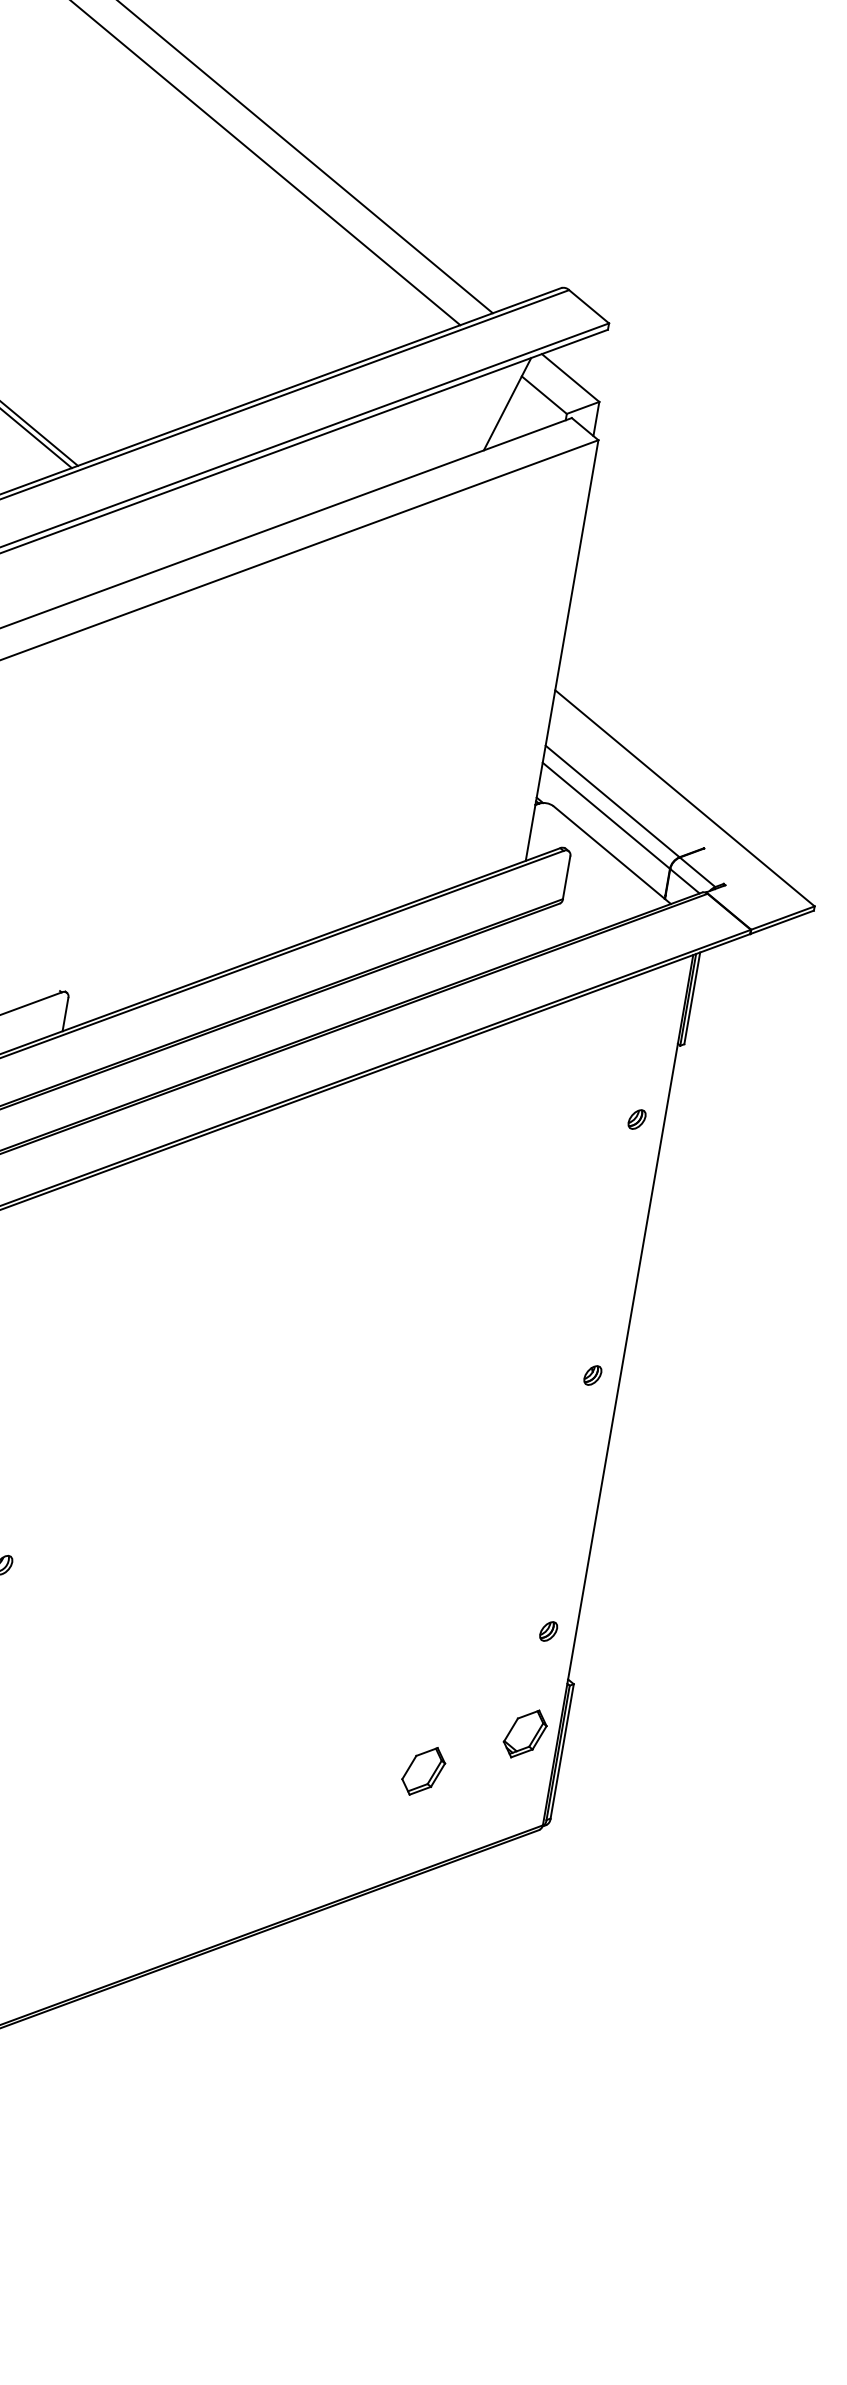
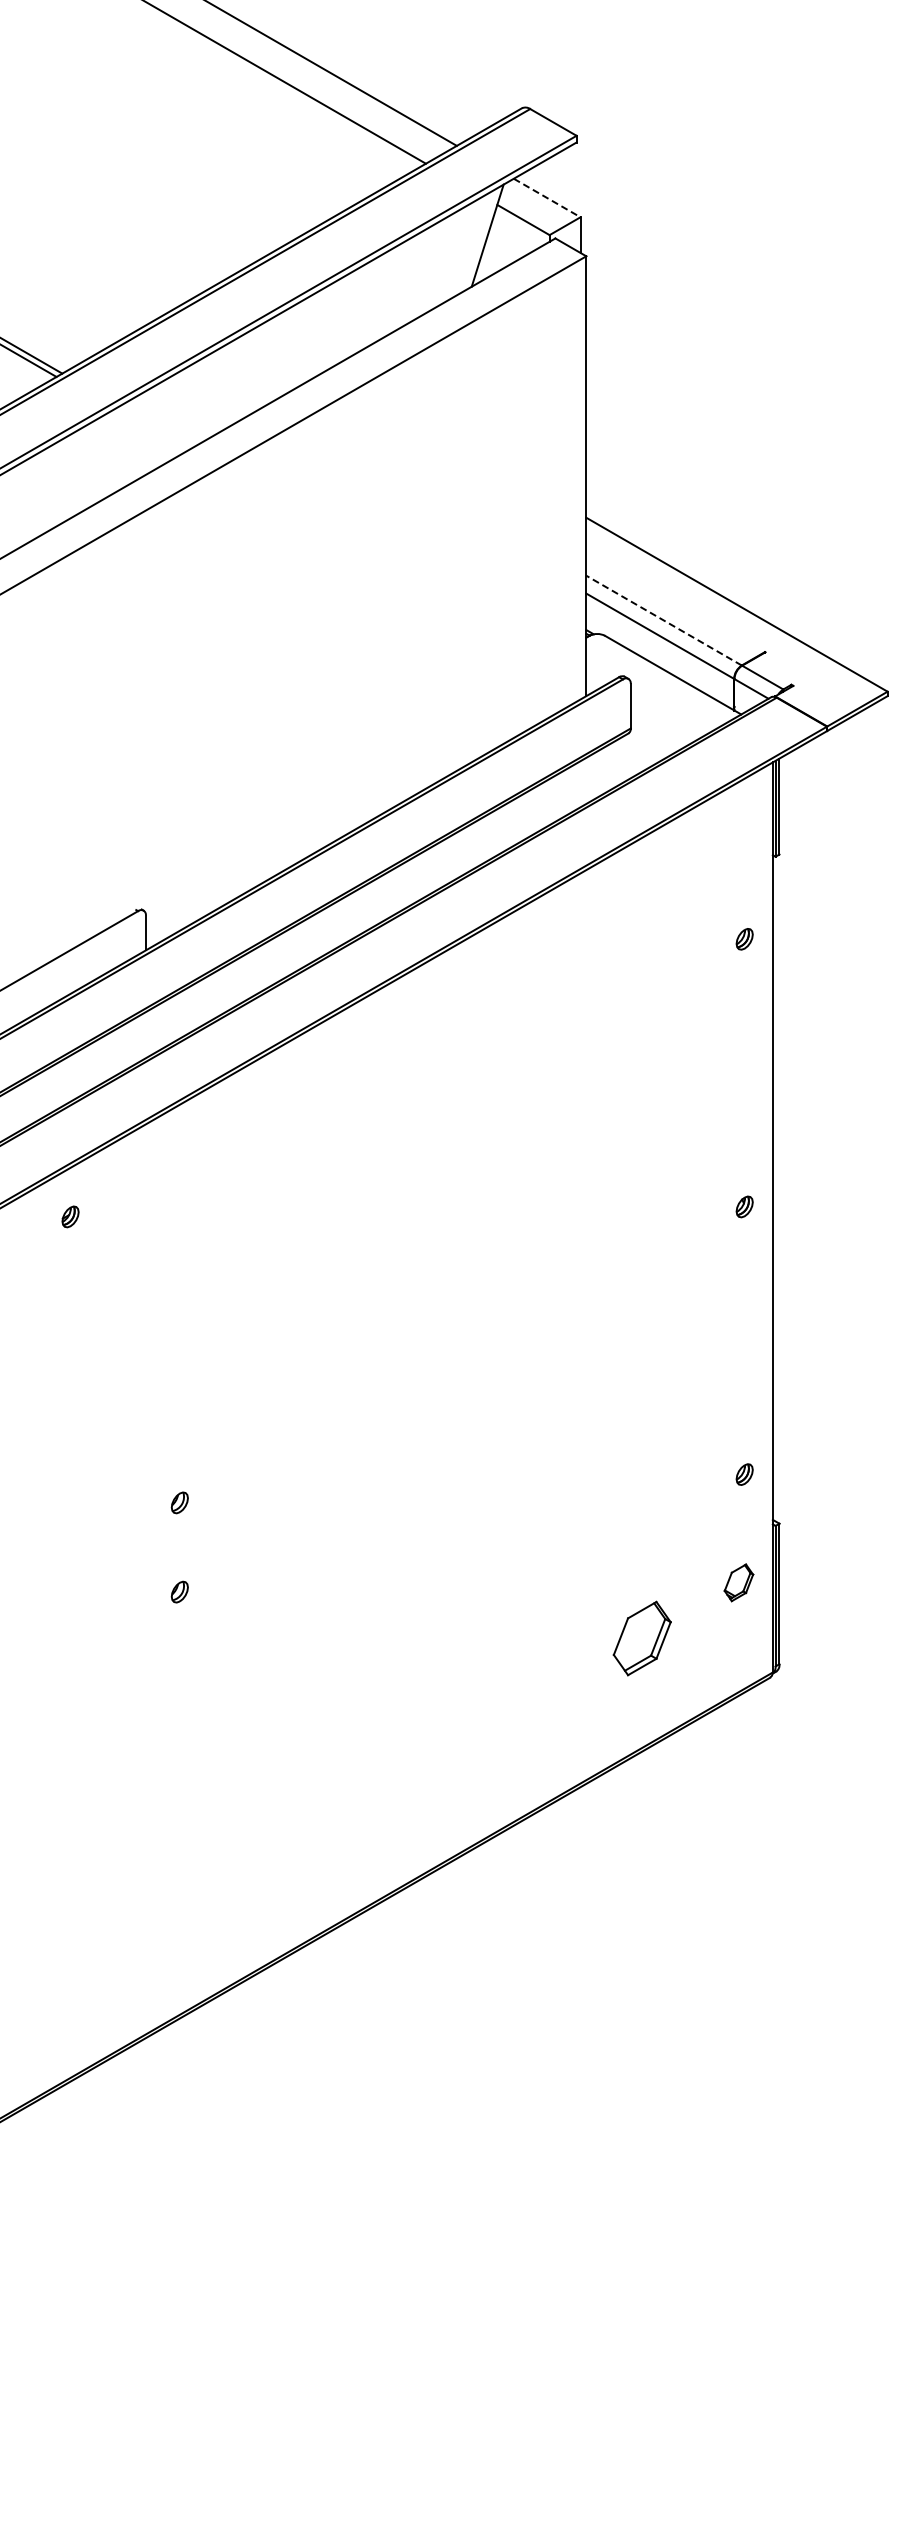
line: (570, 378) -> (547, 198), solid -> dashed
line: (613, 801) -> (664, 620), solid -> dashed
part: (524, 1733) -> (738, 1582), size x0.7
part: (423, 1771) -> (642, 1638), size x1.4

